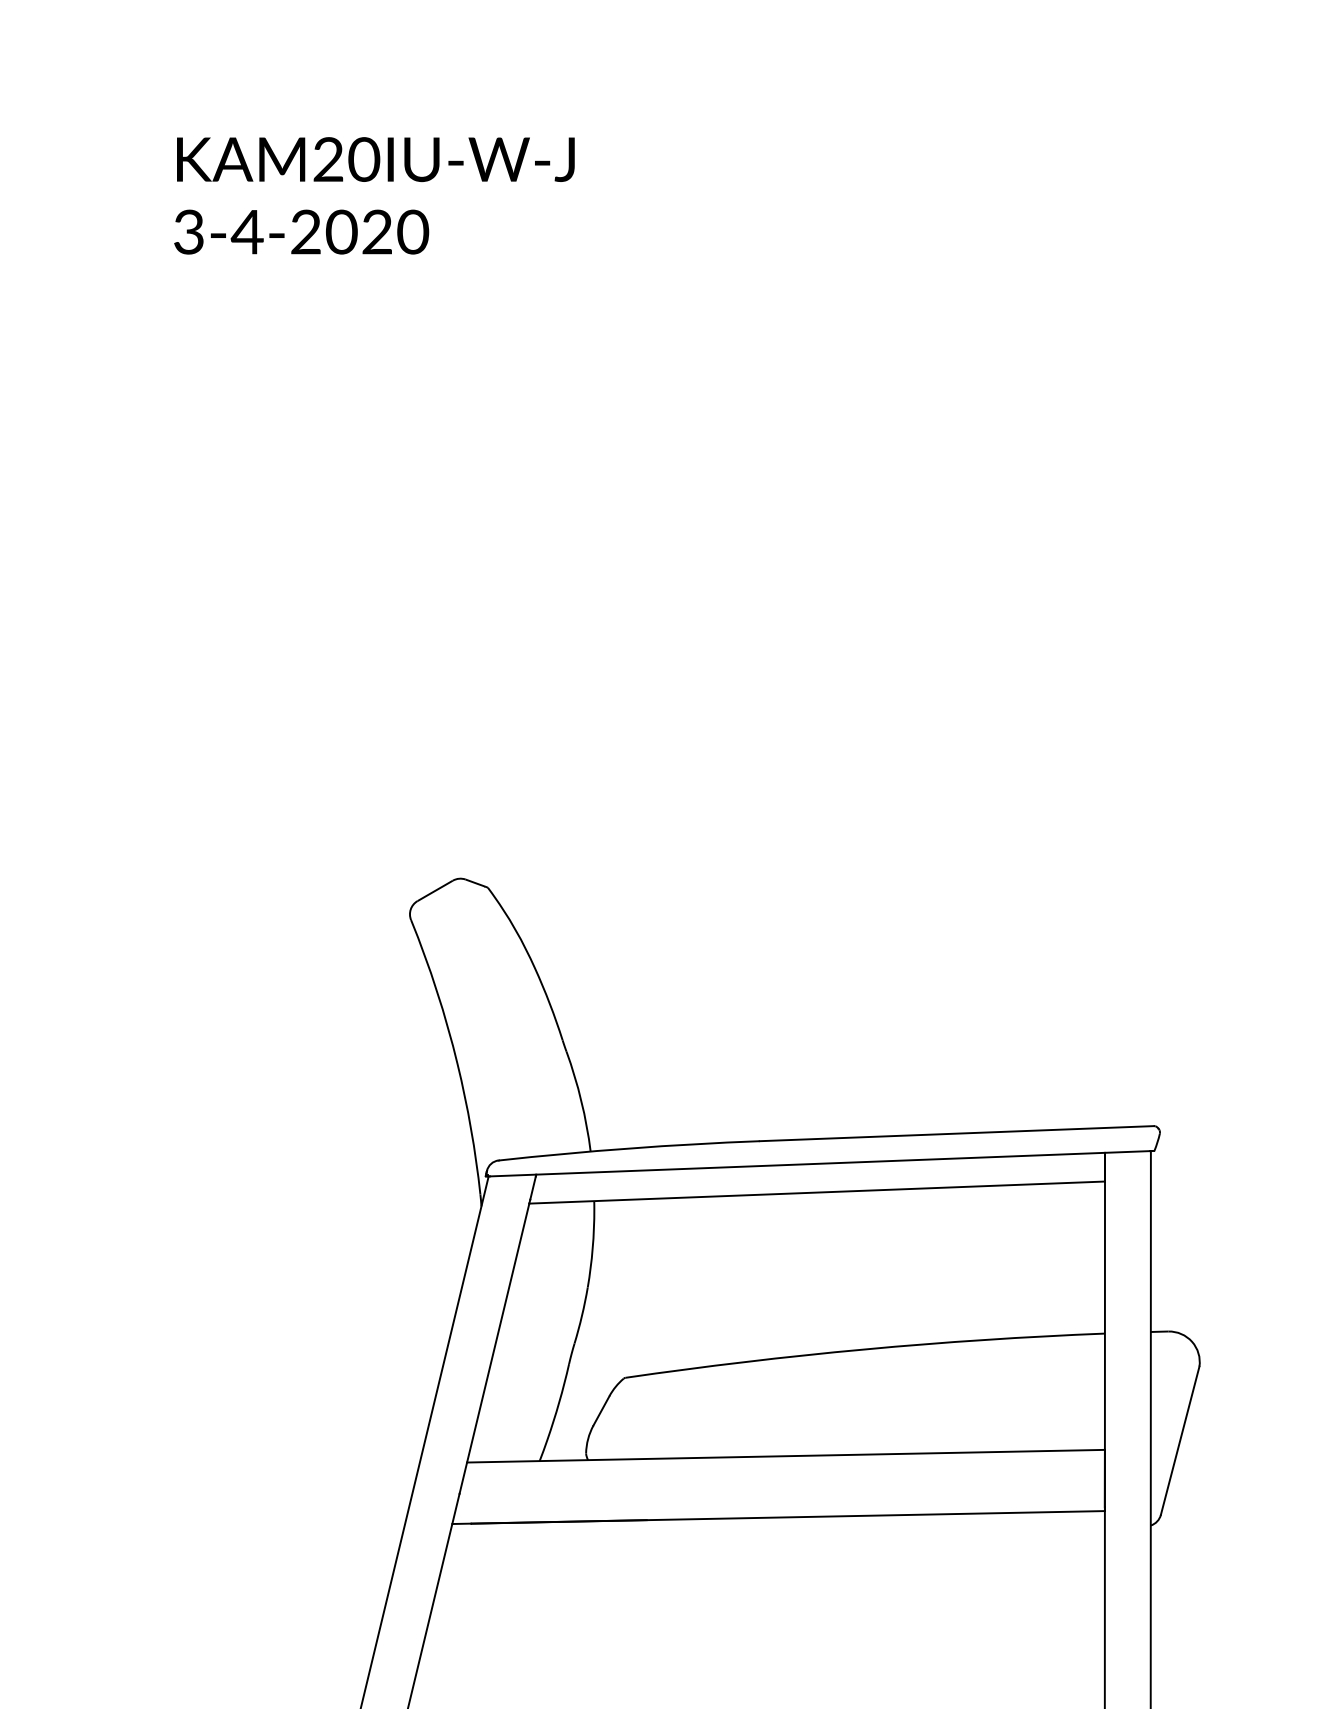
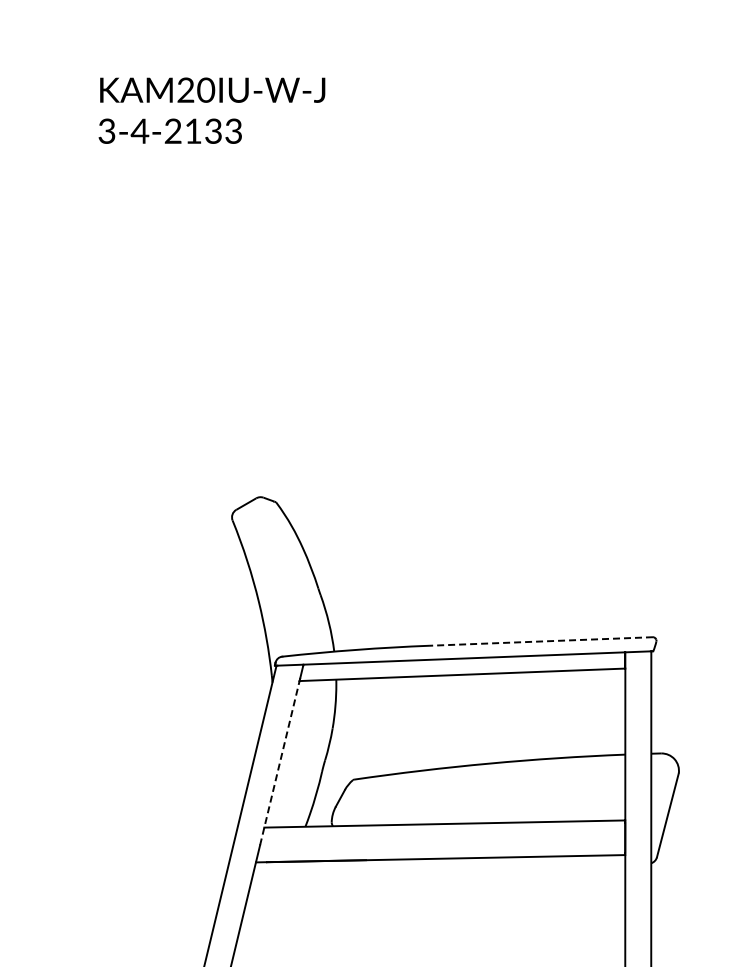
text: (377, 230) -> (213, 130), 3-4-2020 -> 3-4-2133
line: (956, 1133) -> (541, 641), solid -> dashed
line: (493, 1347) -> (279, 762), solid -> dashed

